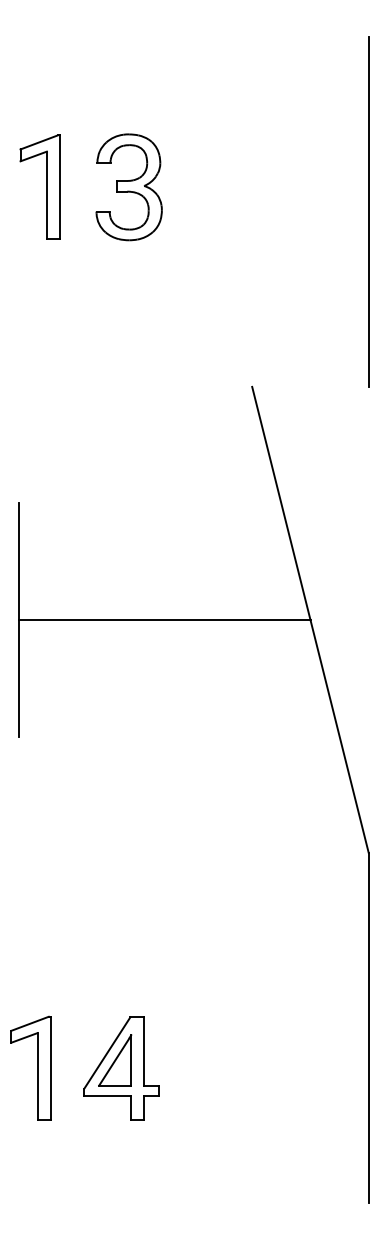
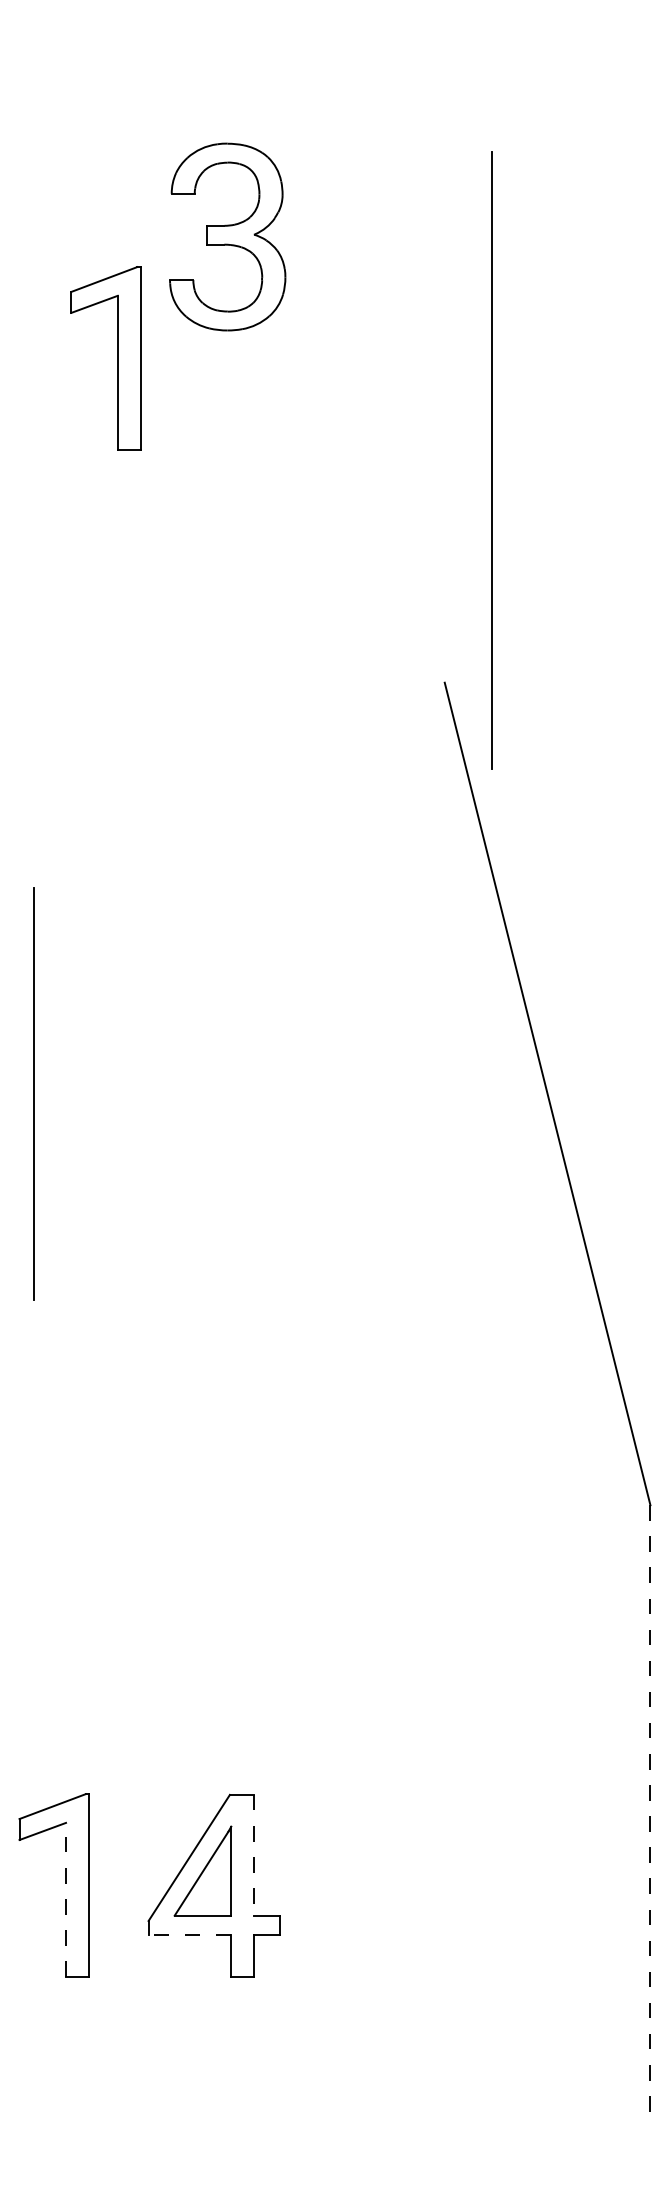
part: (46, 186) -> (117, 357), moved
part: (128, 187) -> (226, 237), moved
line: (368, 211) -> (491, 459), moved
line: (164, 619) -> (290, 1093), removed
line: (368, 1027) -> (649, 1813), solid -> dashed
line: (144, 1051) -> (254, 1855), solid -> dashed
line: (37, 1076) -> (65, 1899), solid -> dashed
line: (107, 1096) -> (189, 1934), solid -> dashed

